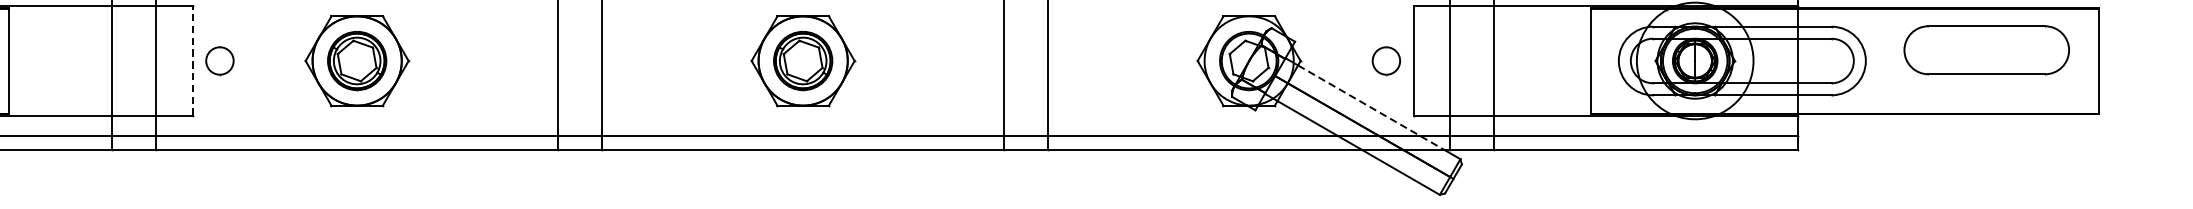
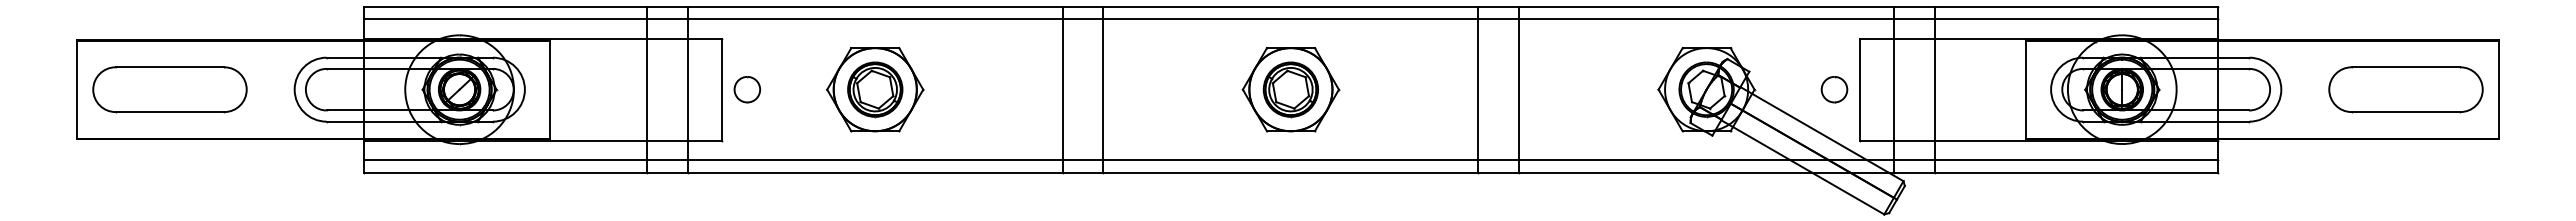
part: (1986, 50) -> (2405, 89), moved
line: (192, 60) -> (721, 89), dashed -> solid
line: (1371, 108) -> (1820, 133), dashed -> solid

